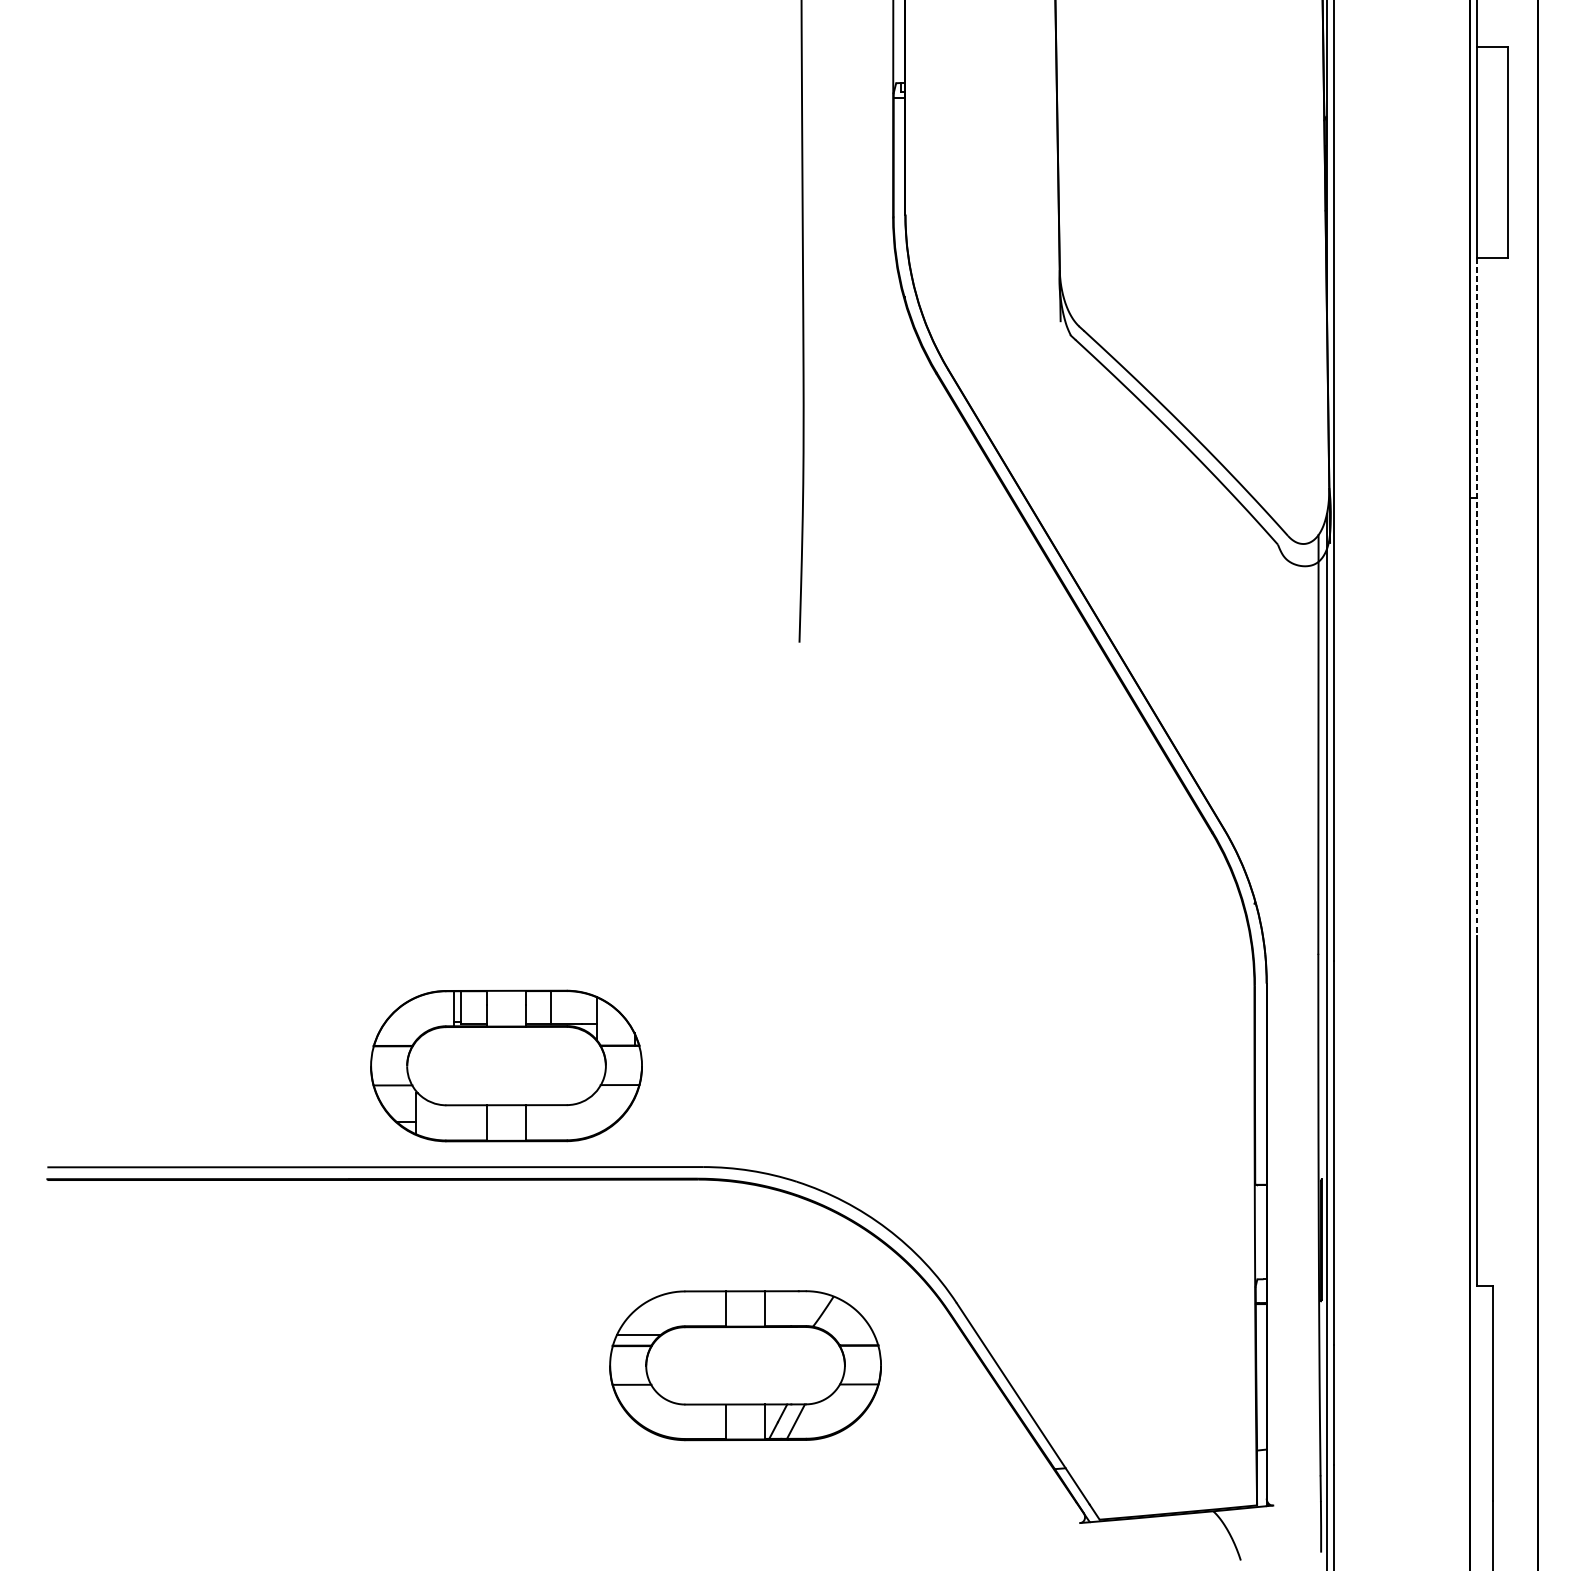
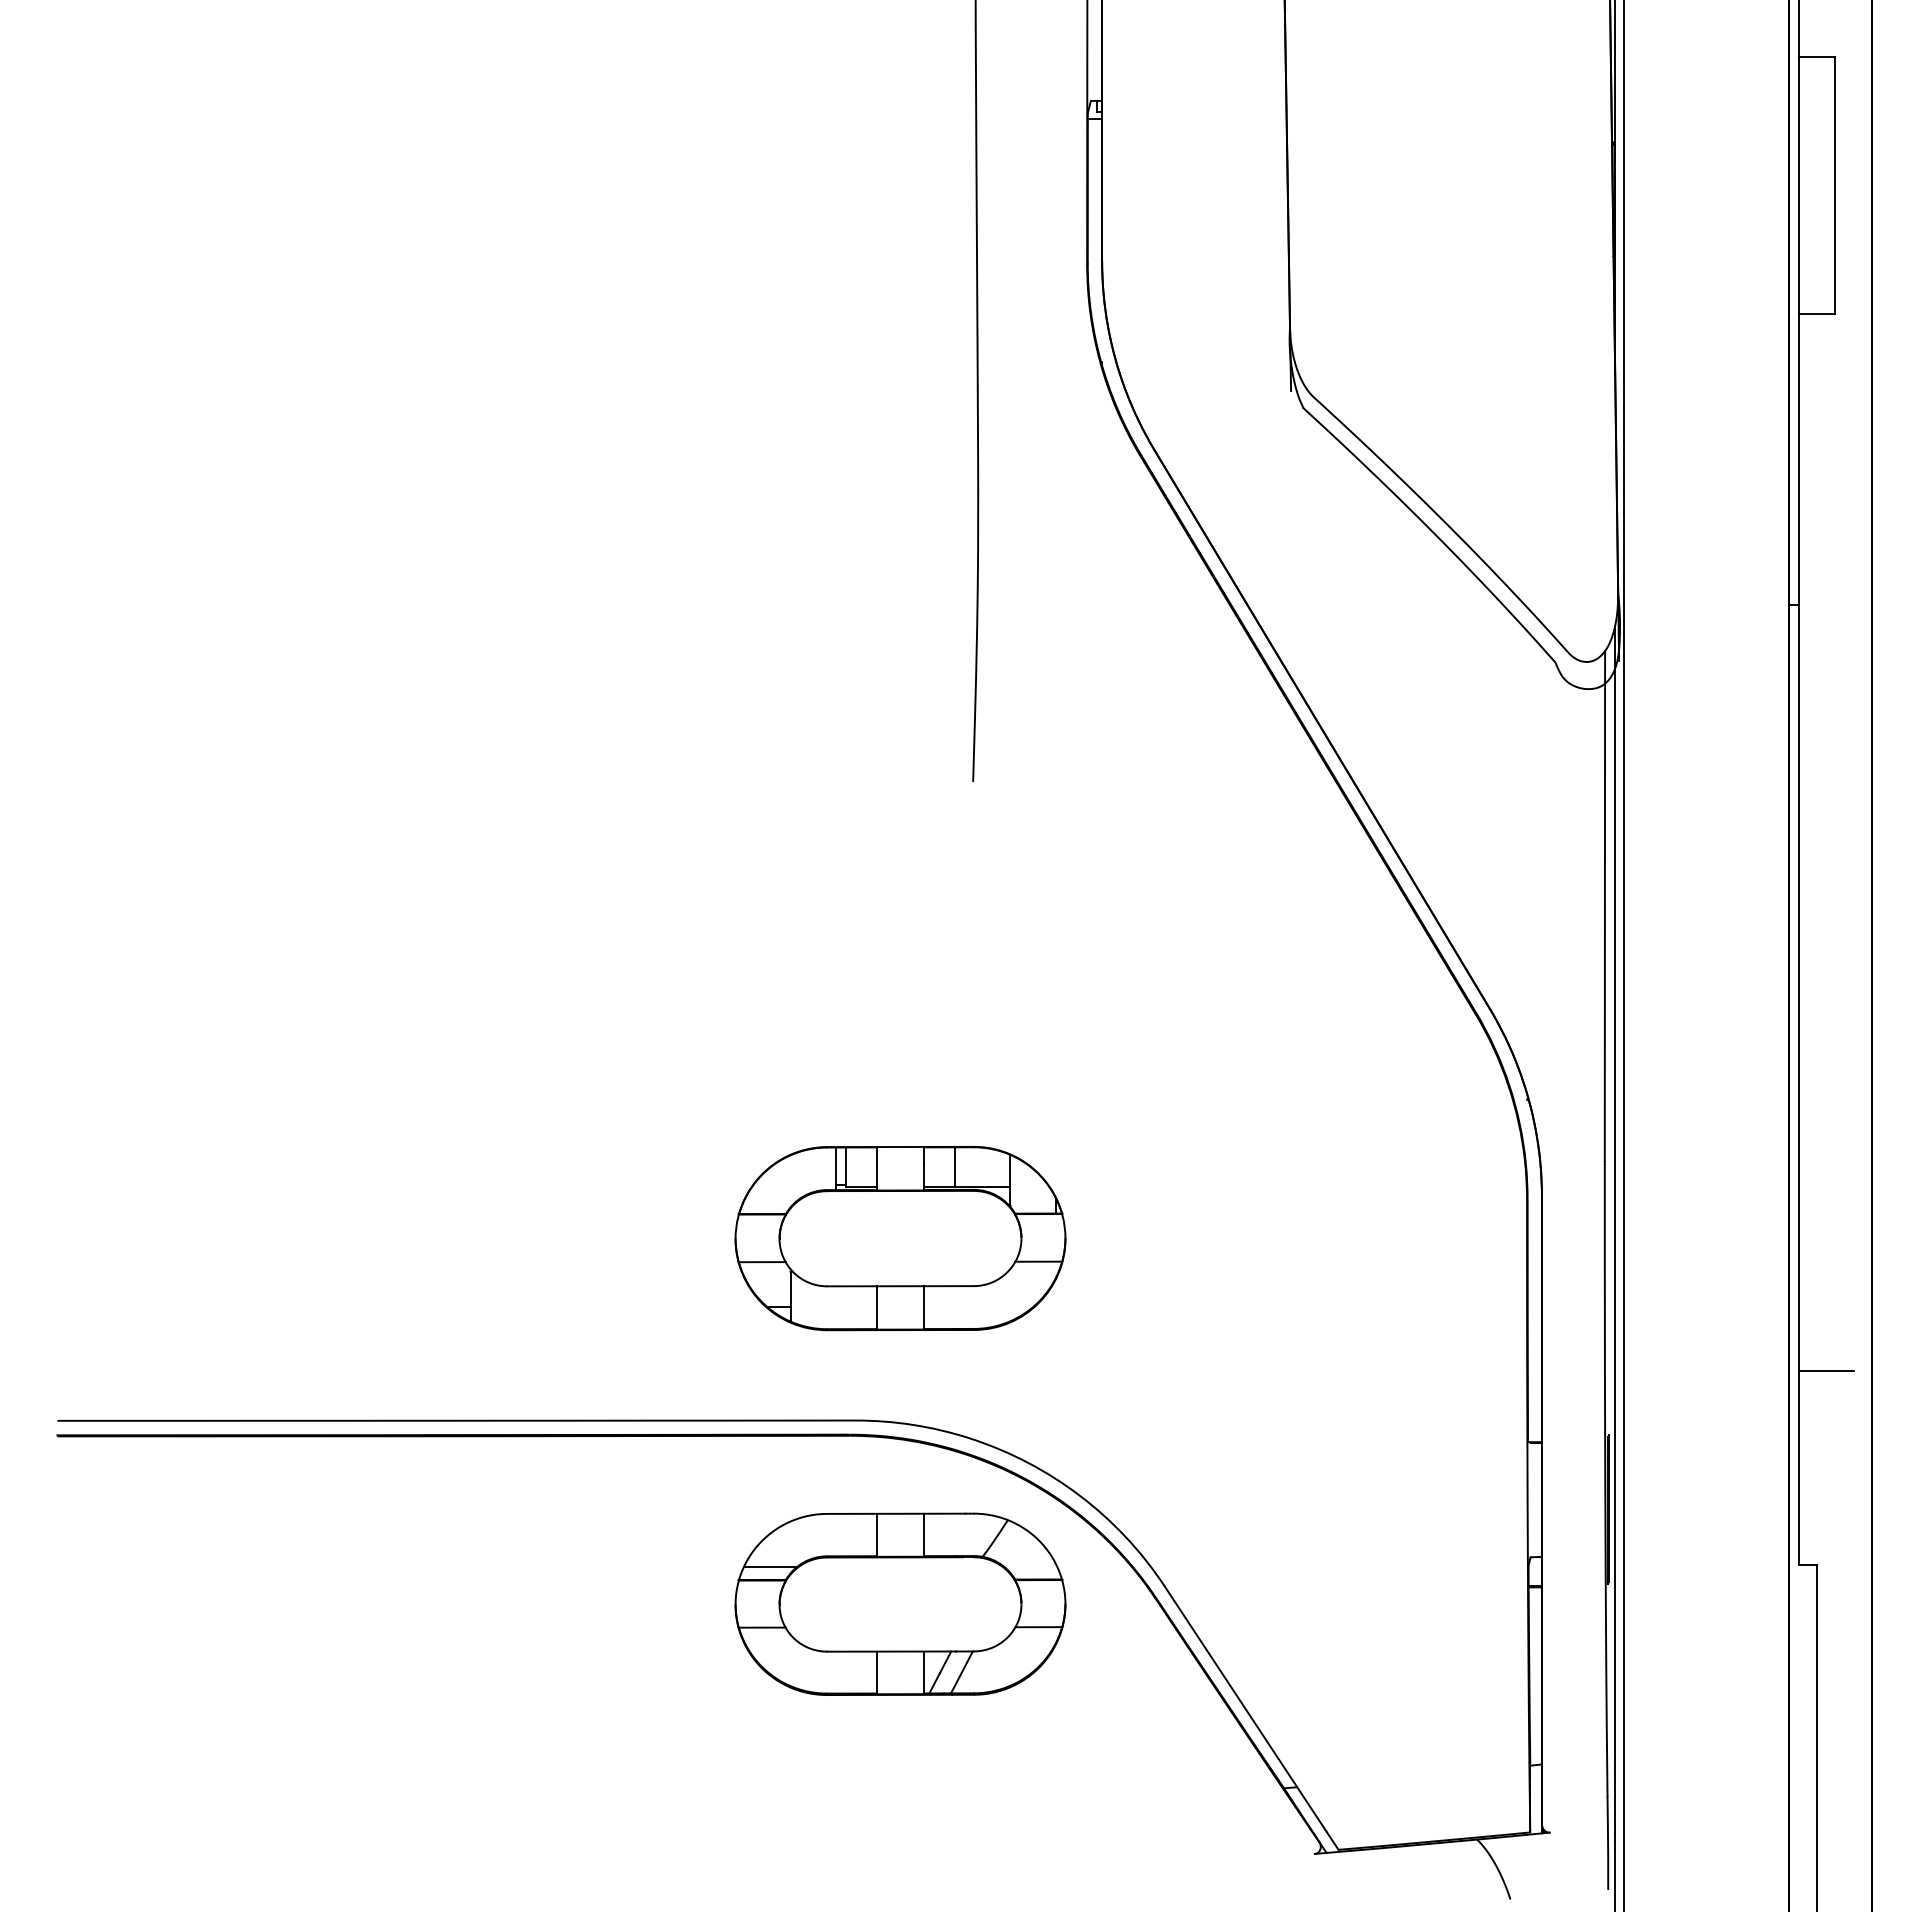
line: (1477, 596) -> (1798, 726), dashed -> solid
part: (506, 1066) -> (900, 1238), moved
line: (1499, 1125) -> (1825, 1370), added
part: (745, 1364) -> (900, 1603), moved

